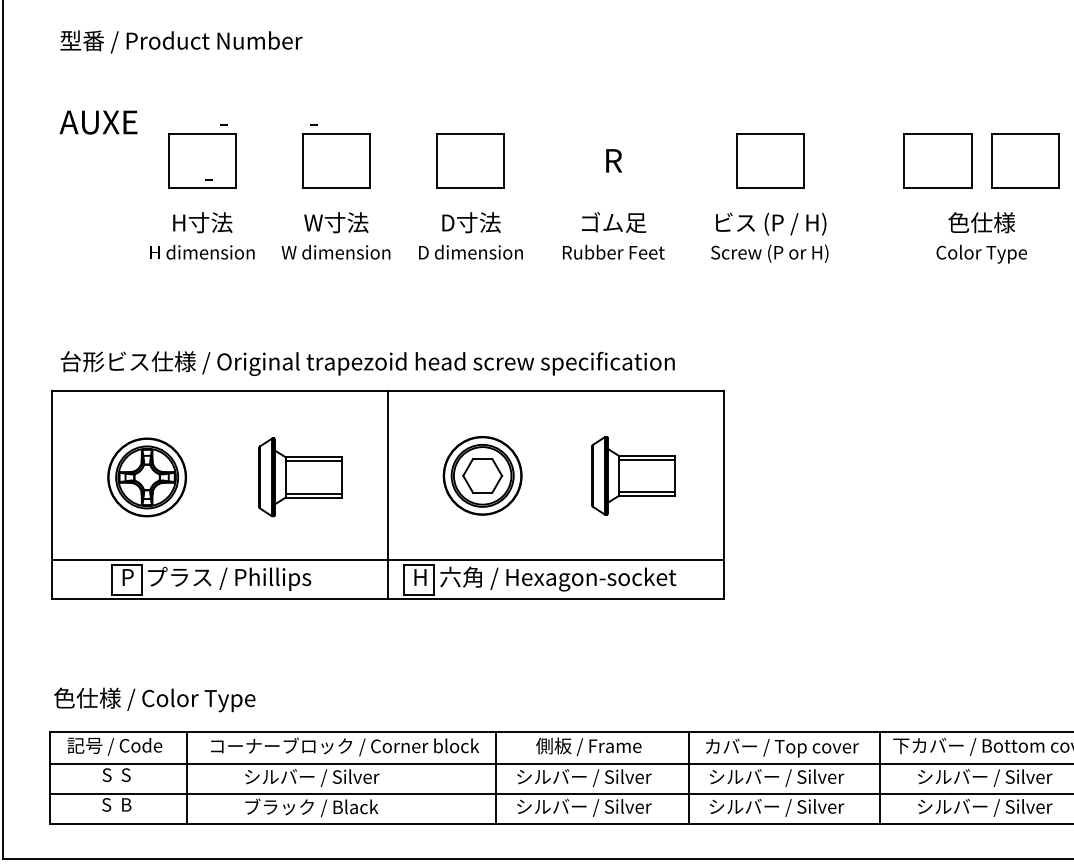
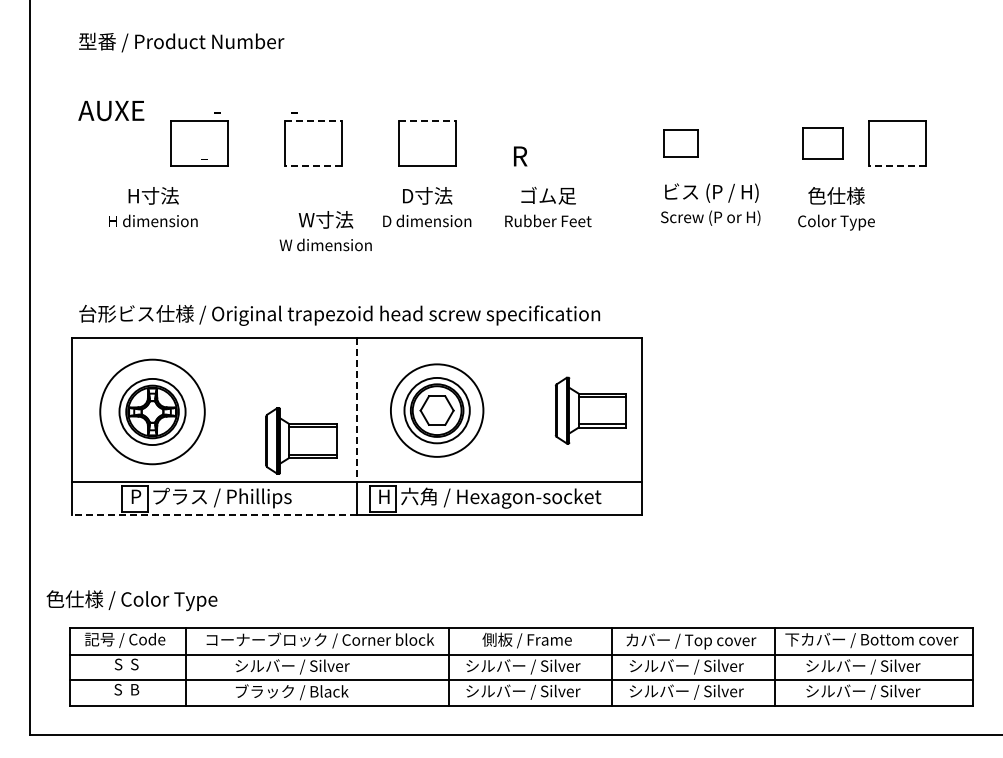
line: (336, 133) -> (313, 120), solid -> dashed
line: (471, 133) -> (427, 120), solid -> dashed
text: (613, 160) -> (520, 156), moved
part: (769, 160) -> (680, 143), size x0.6
part: (938, 160) -> (823, 143), size x0.7
line: (335, 188) -> (312, 166), solid -> dashed
line: (1024, 188) -> (896, 166), solid -> dashed
text: (202, 236) -> (153, 207), moved
text: (335, 236) -> (325, 231), moved
text: (769, 237) -> (710, 204), moved
text: (981, 237) -> (836, 208), moved
line: (387, 475) -> (356, 410), solid -> dashed
circle: (483, 475) -> (437, 410), size x1.4
part: (632, 475) -> (590, 410), moved
circle: (147, 476) -> (152, 411), size x1.6
part: (300, 476) -> (301, 440), moved
line: (219, 598) -> (213, 514), solid -> dashed
text: (154, 699) -> (131, 600), moved

